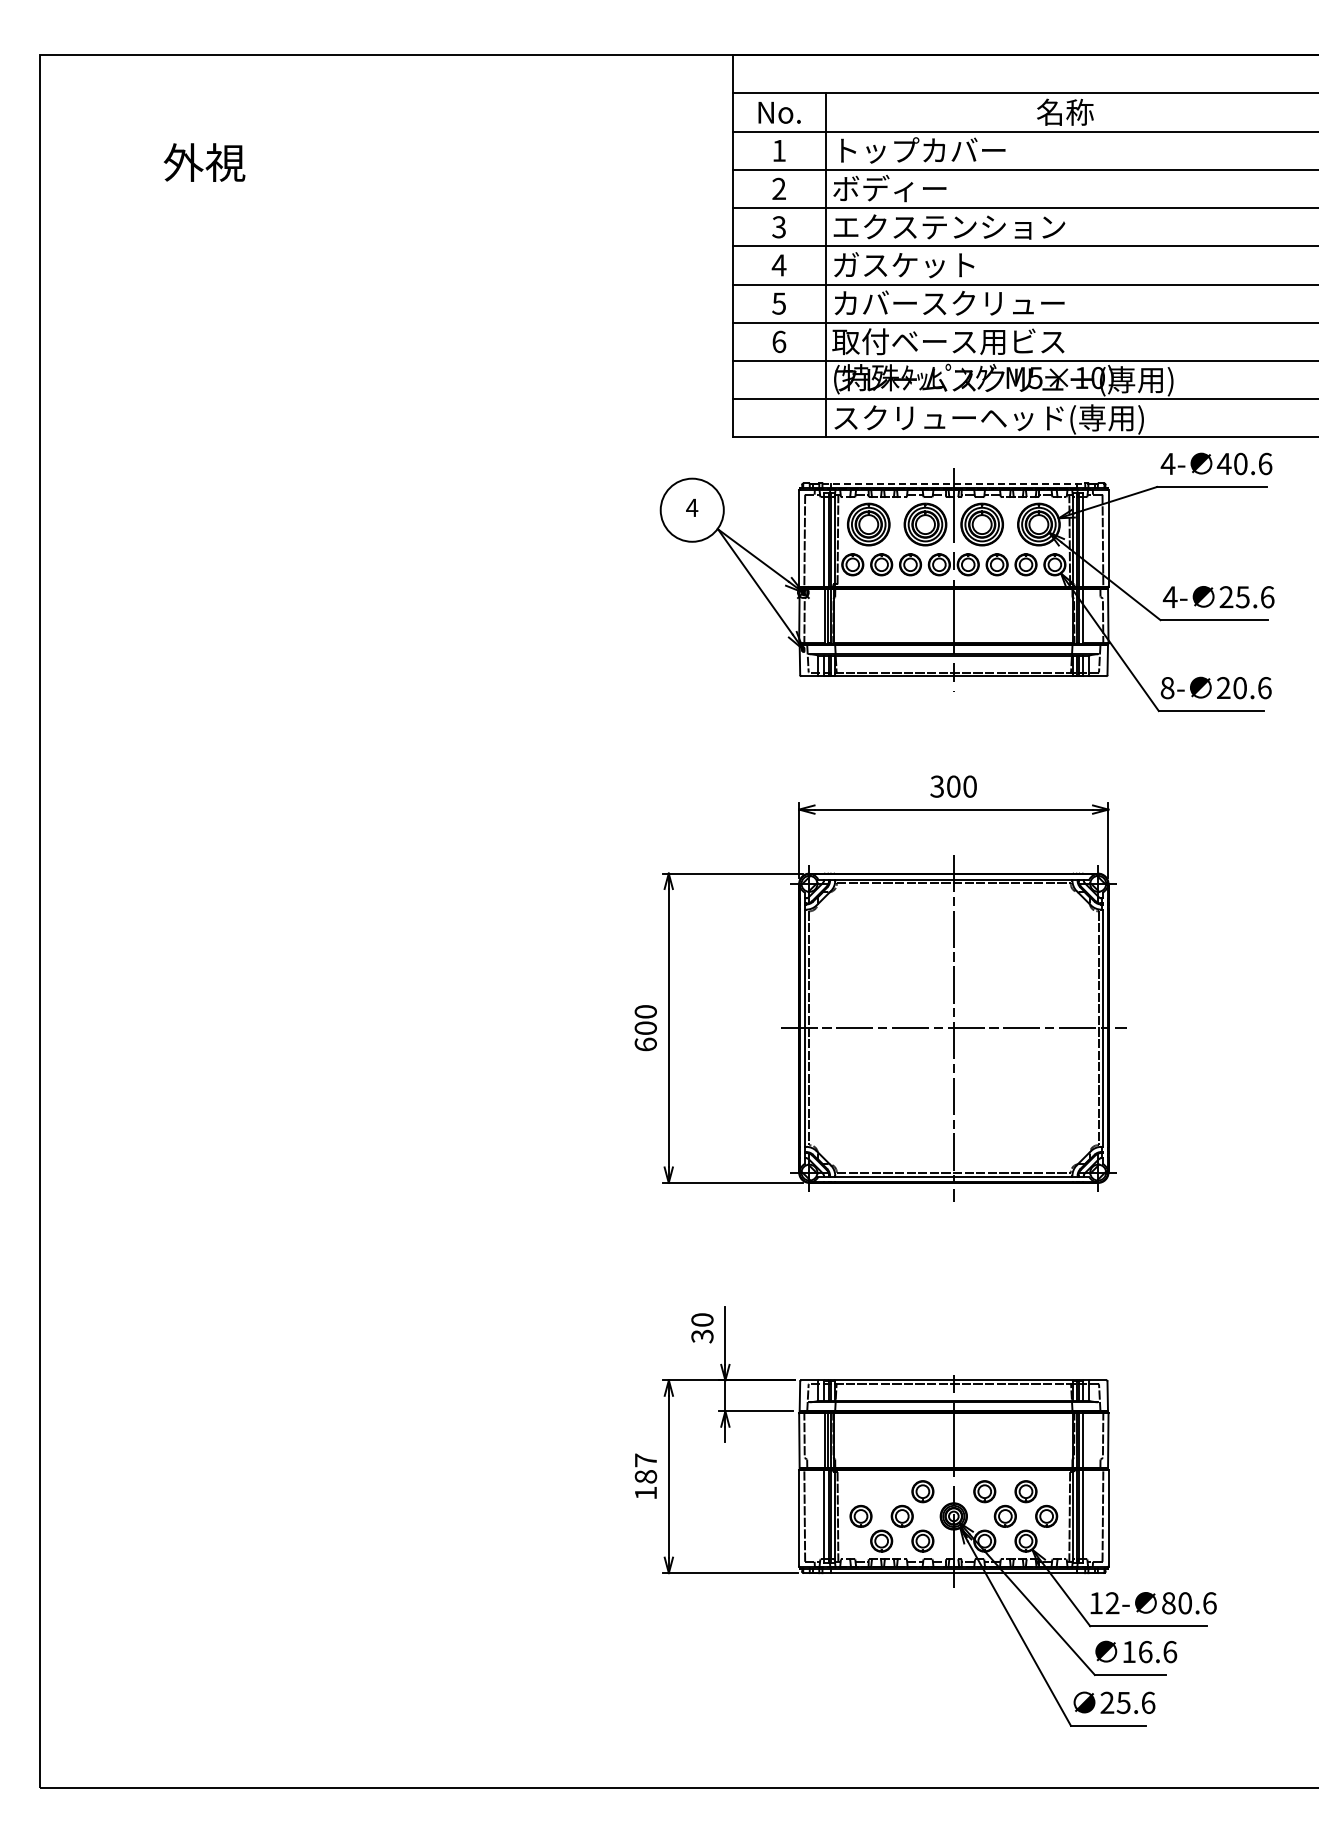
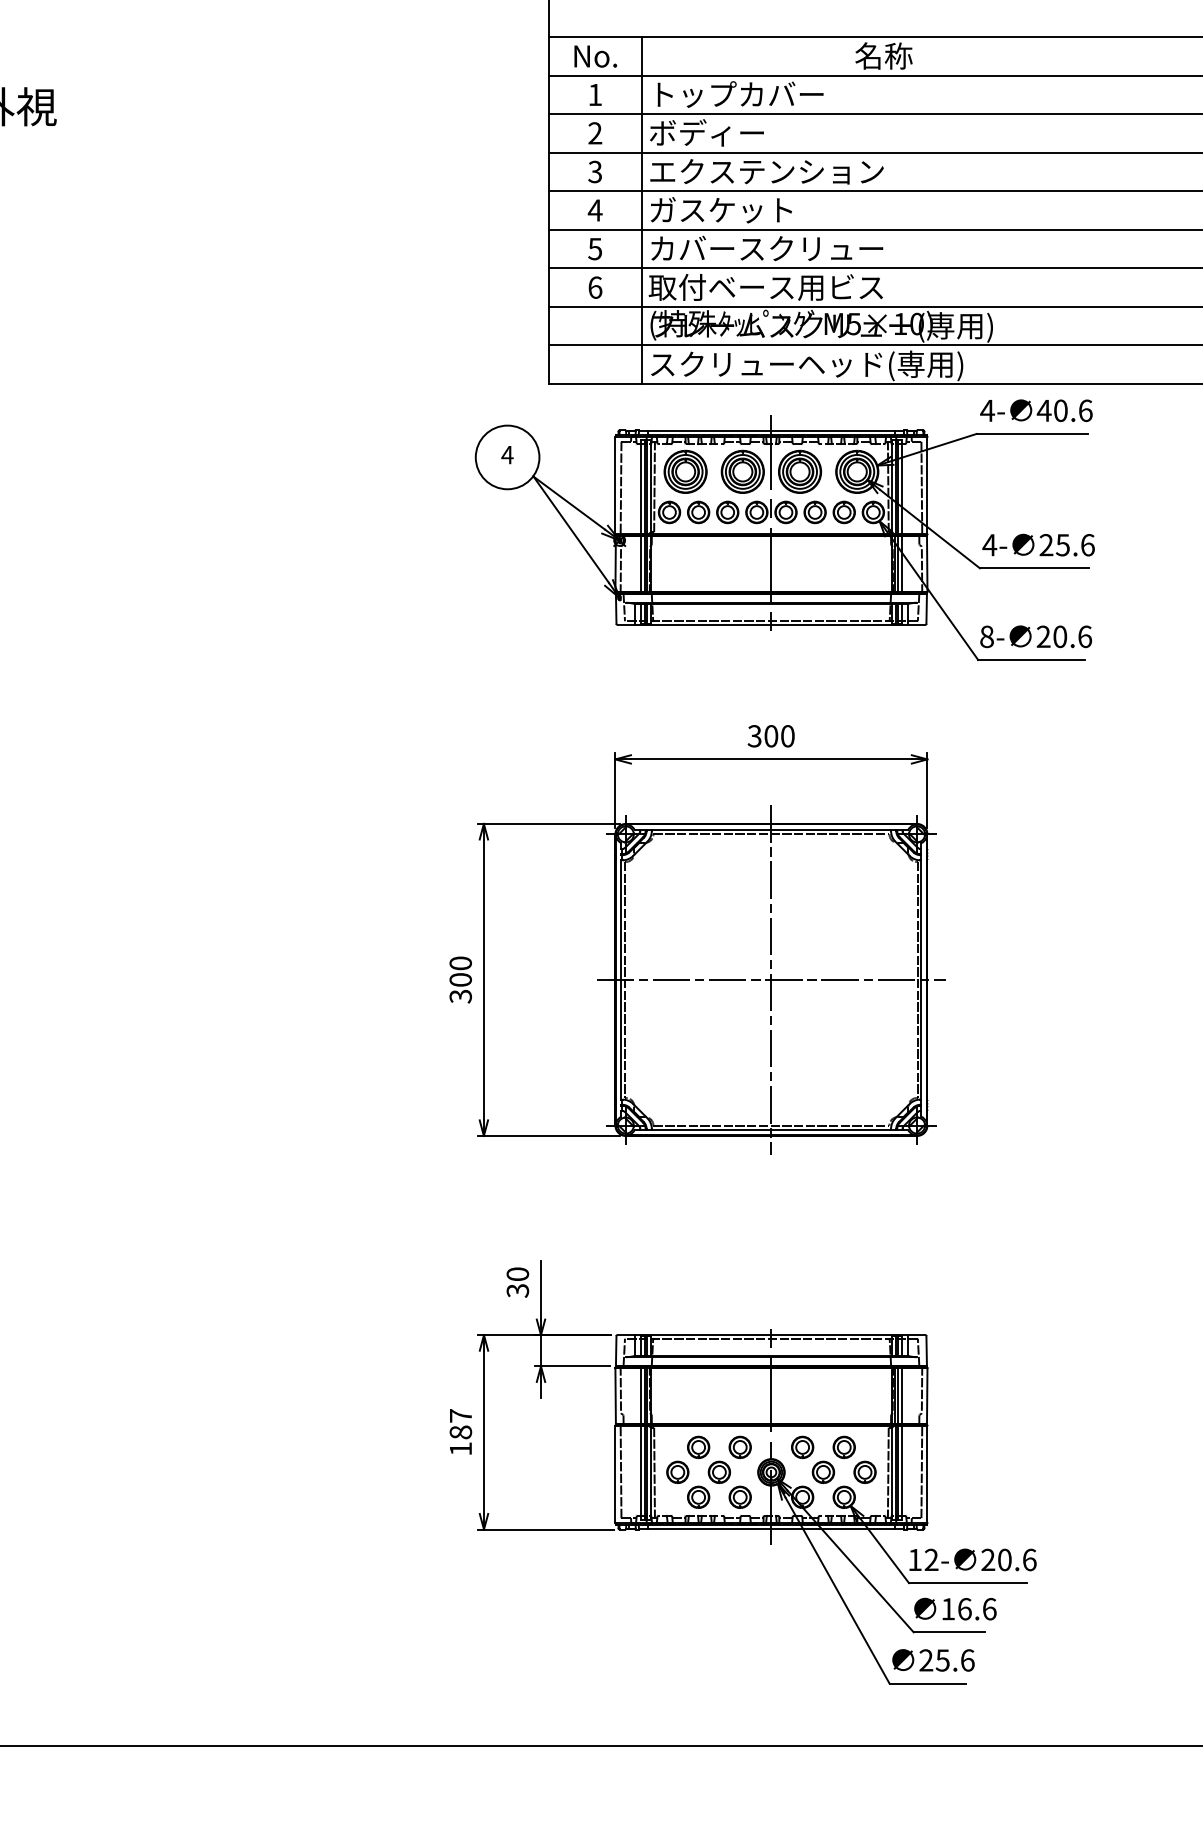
line: (954, 483) -> (772, 430), dashed -> solid
text: (645, 1044) -> (460, 996), 600 -> 300
part: (881, 1491) -> (698, 1447), added
text: (1168, 1603) -> (987, 1560), 80.6 -> 20.6

